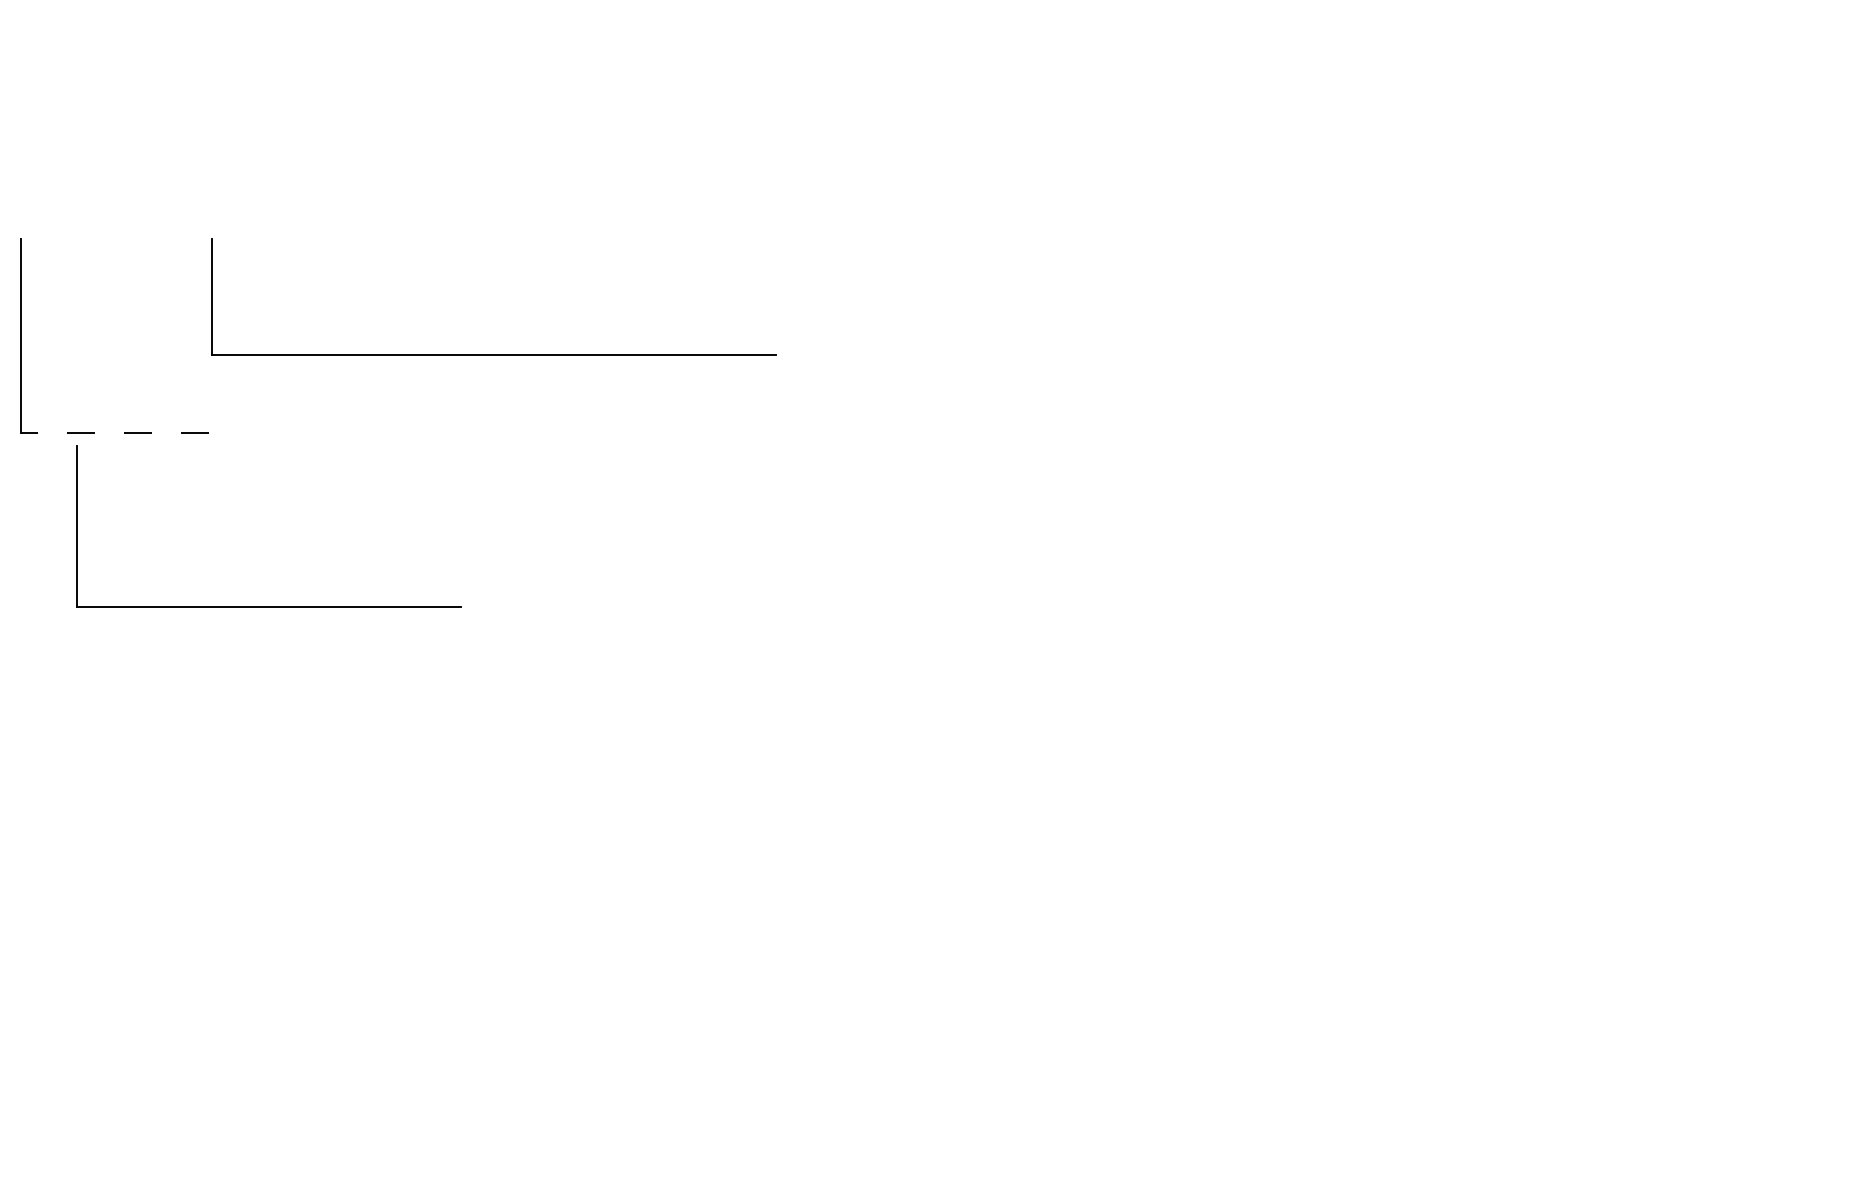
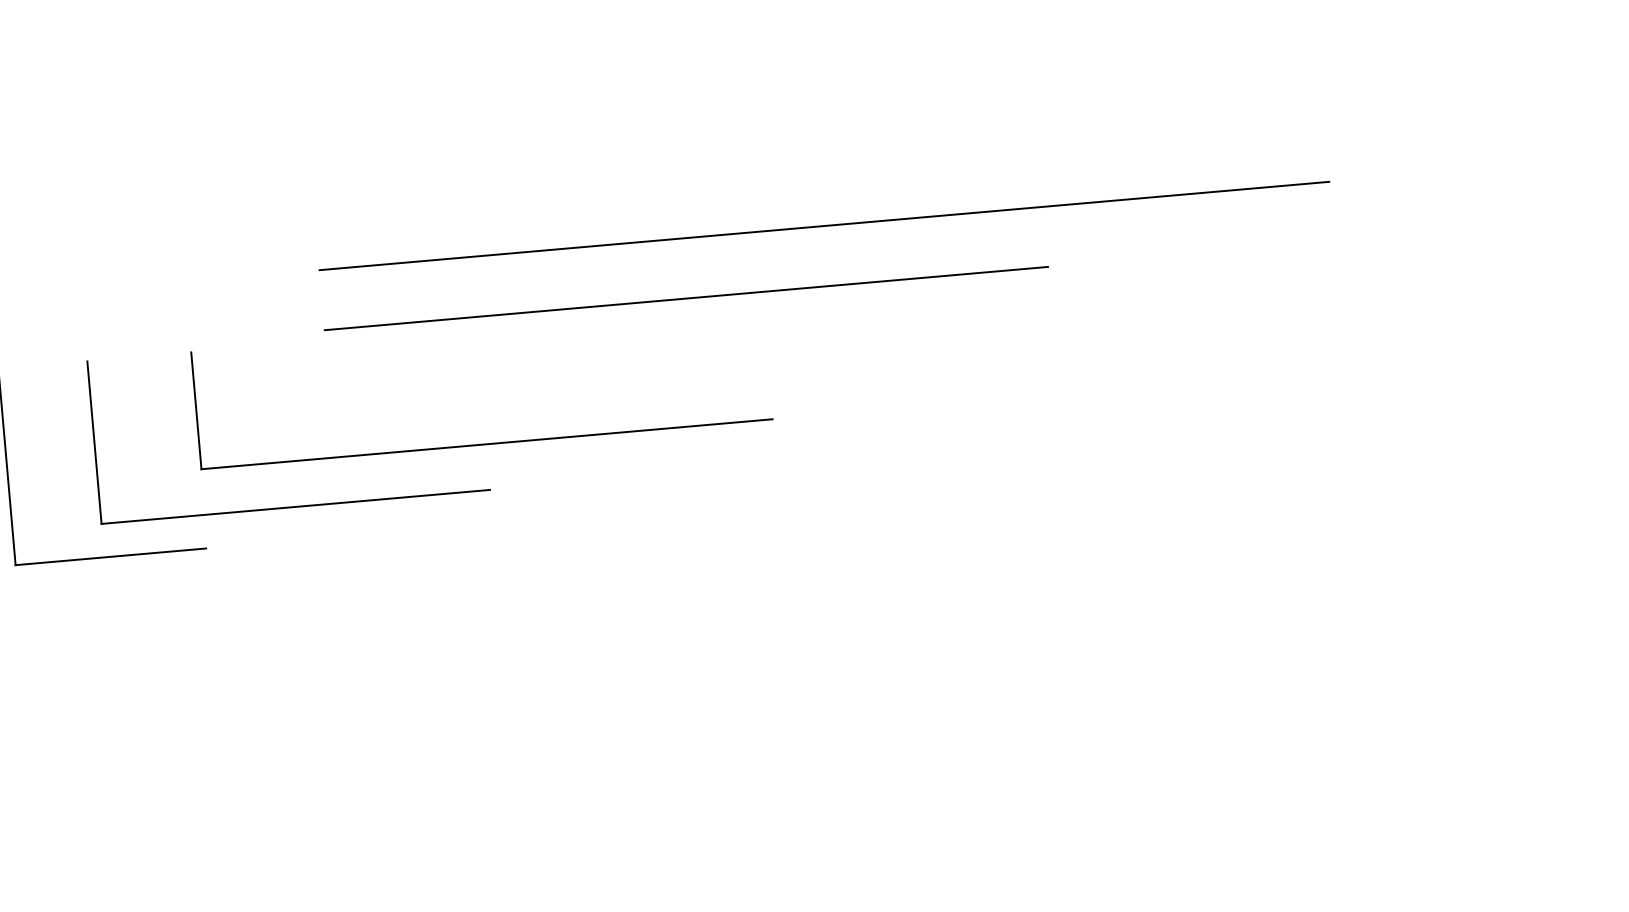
line: (842, 169) -> (823, 225), added
line: (701, 229) -> (686, 299), added
line: (114, 432) -> (109, 556), dashed -> solid
part: (268, 606) -> (295, 506), moved

